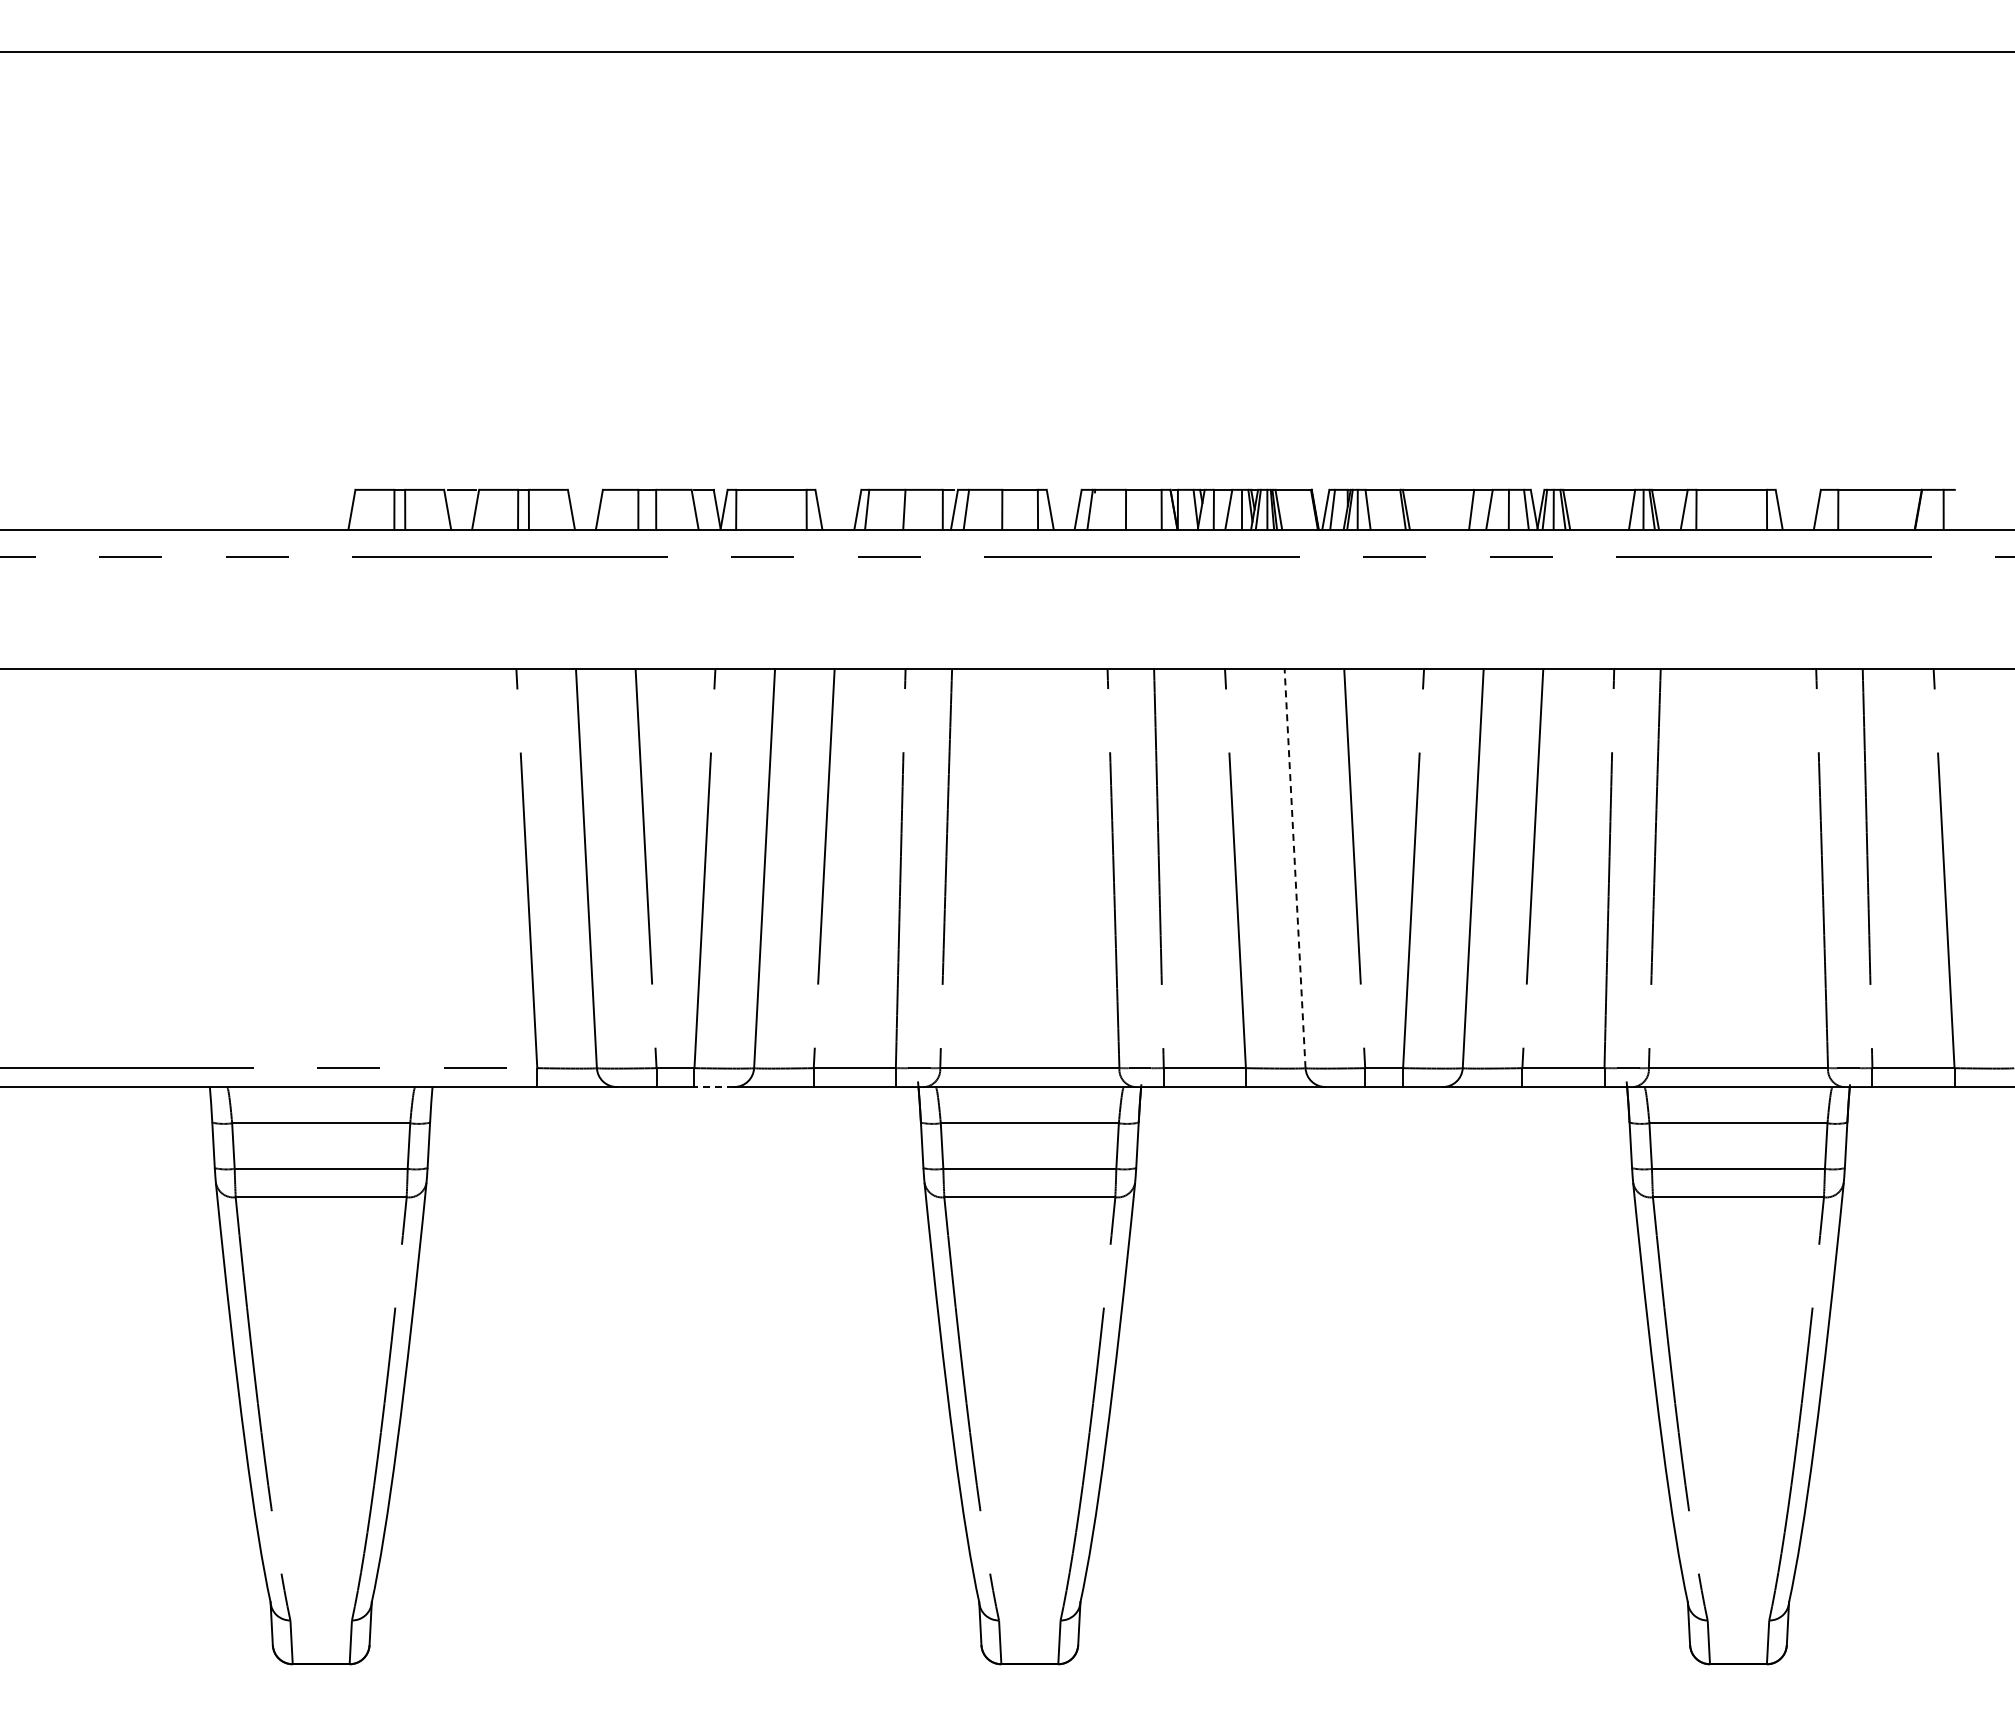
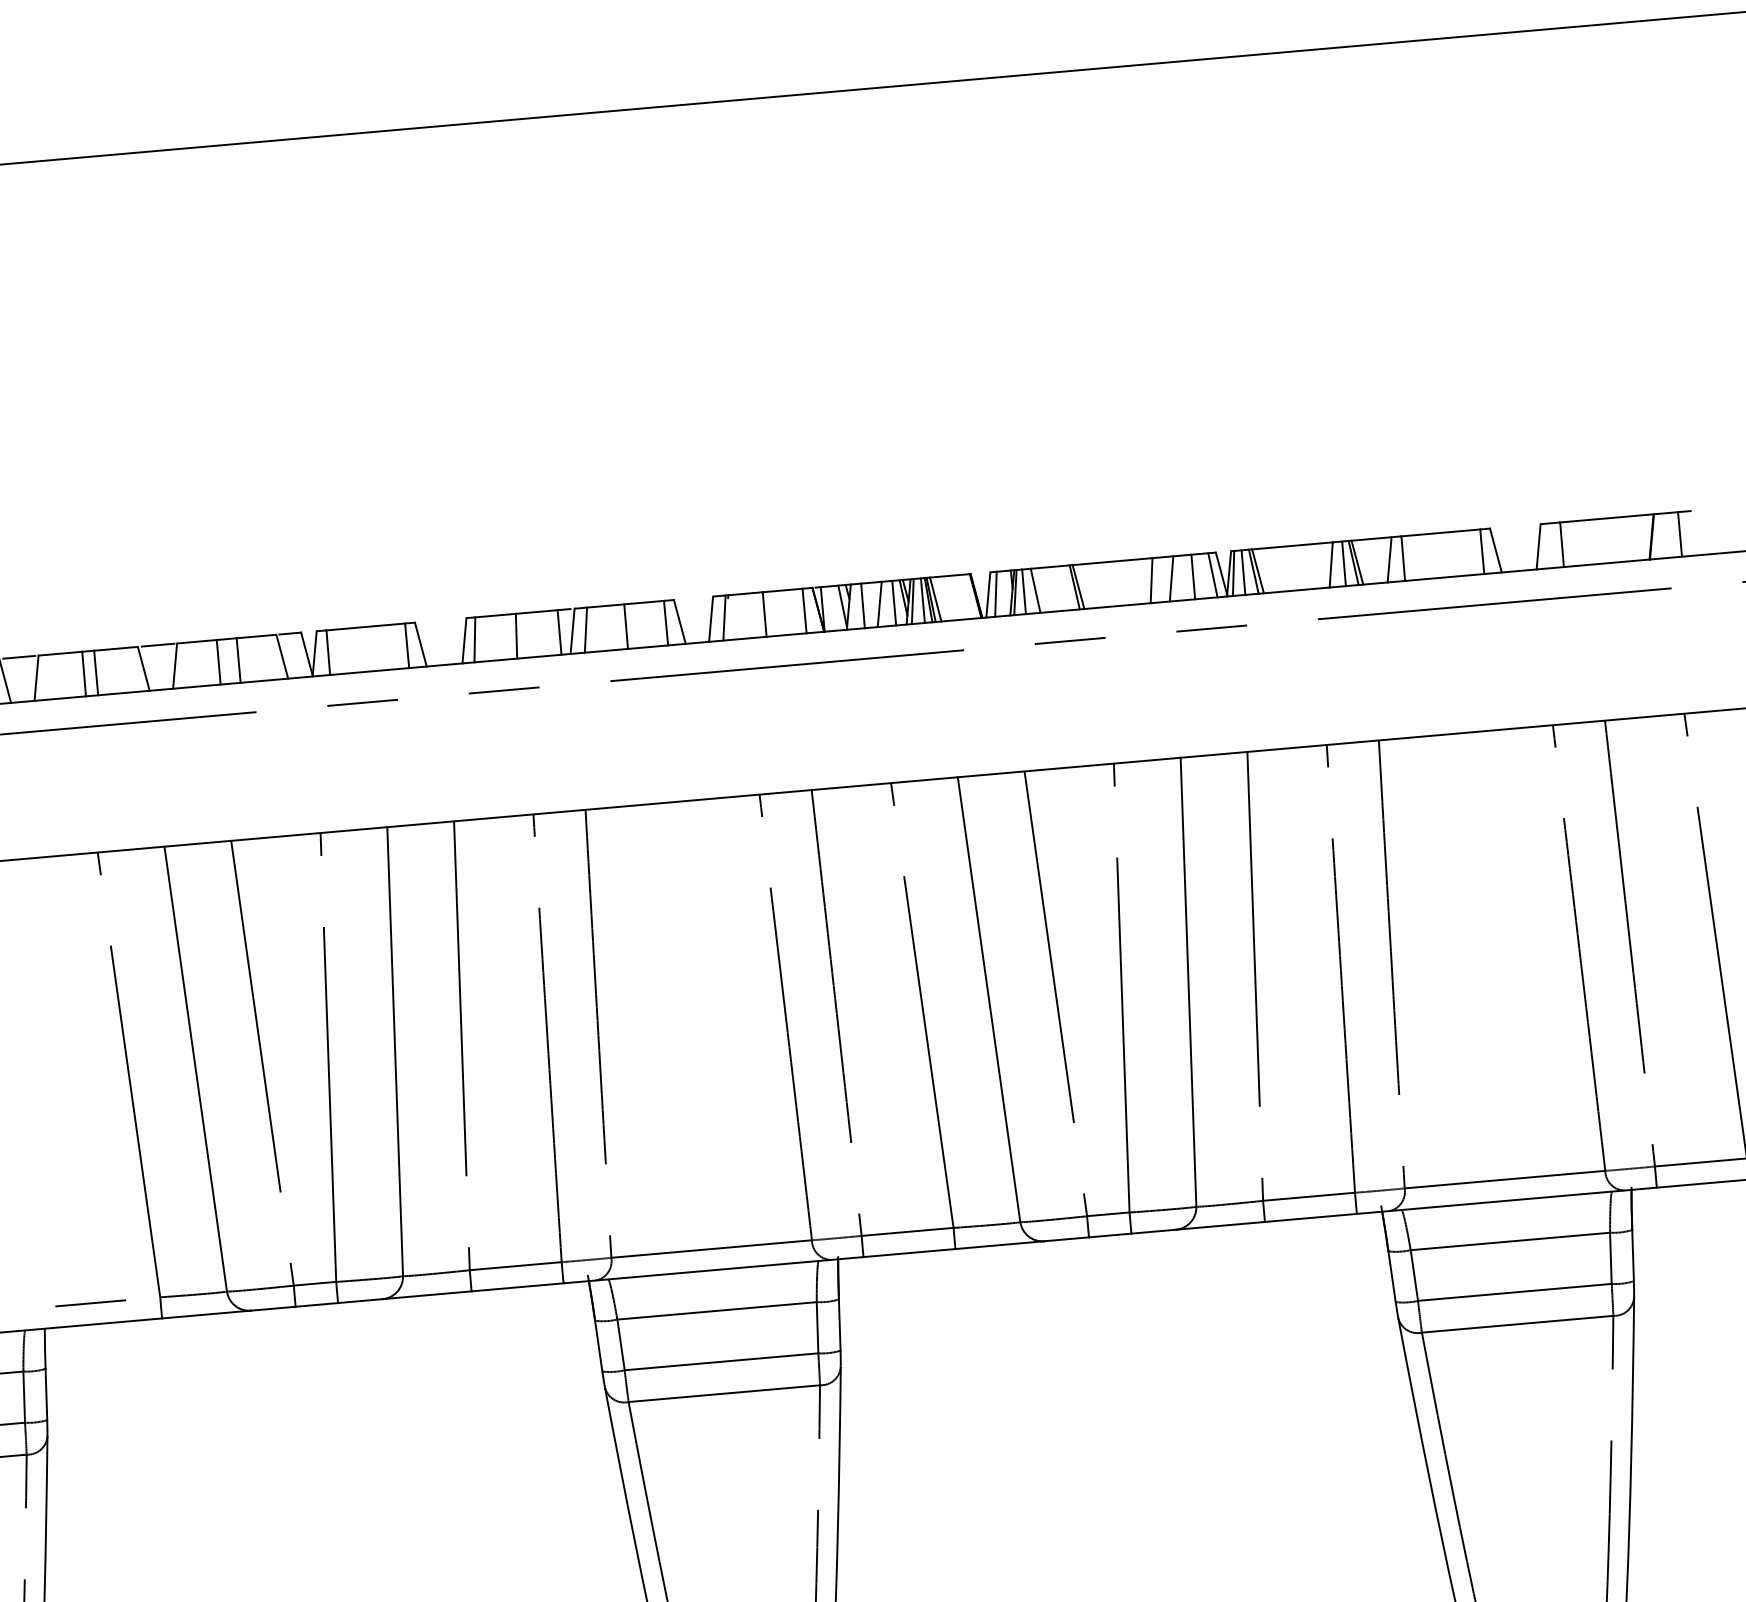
line: (585, 489) -> (157, 644), added
line: (1295, 868) -> (989, 999), dashed -> solid
line: (714, 1087) -> (360, 1301), dashed -> solid

